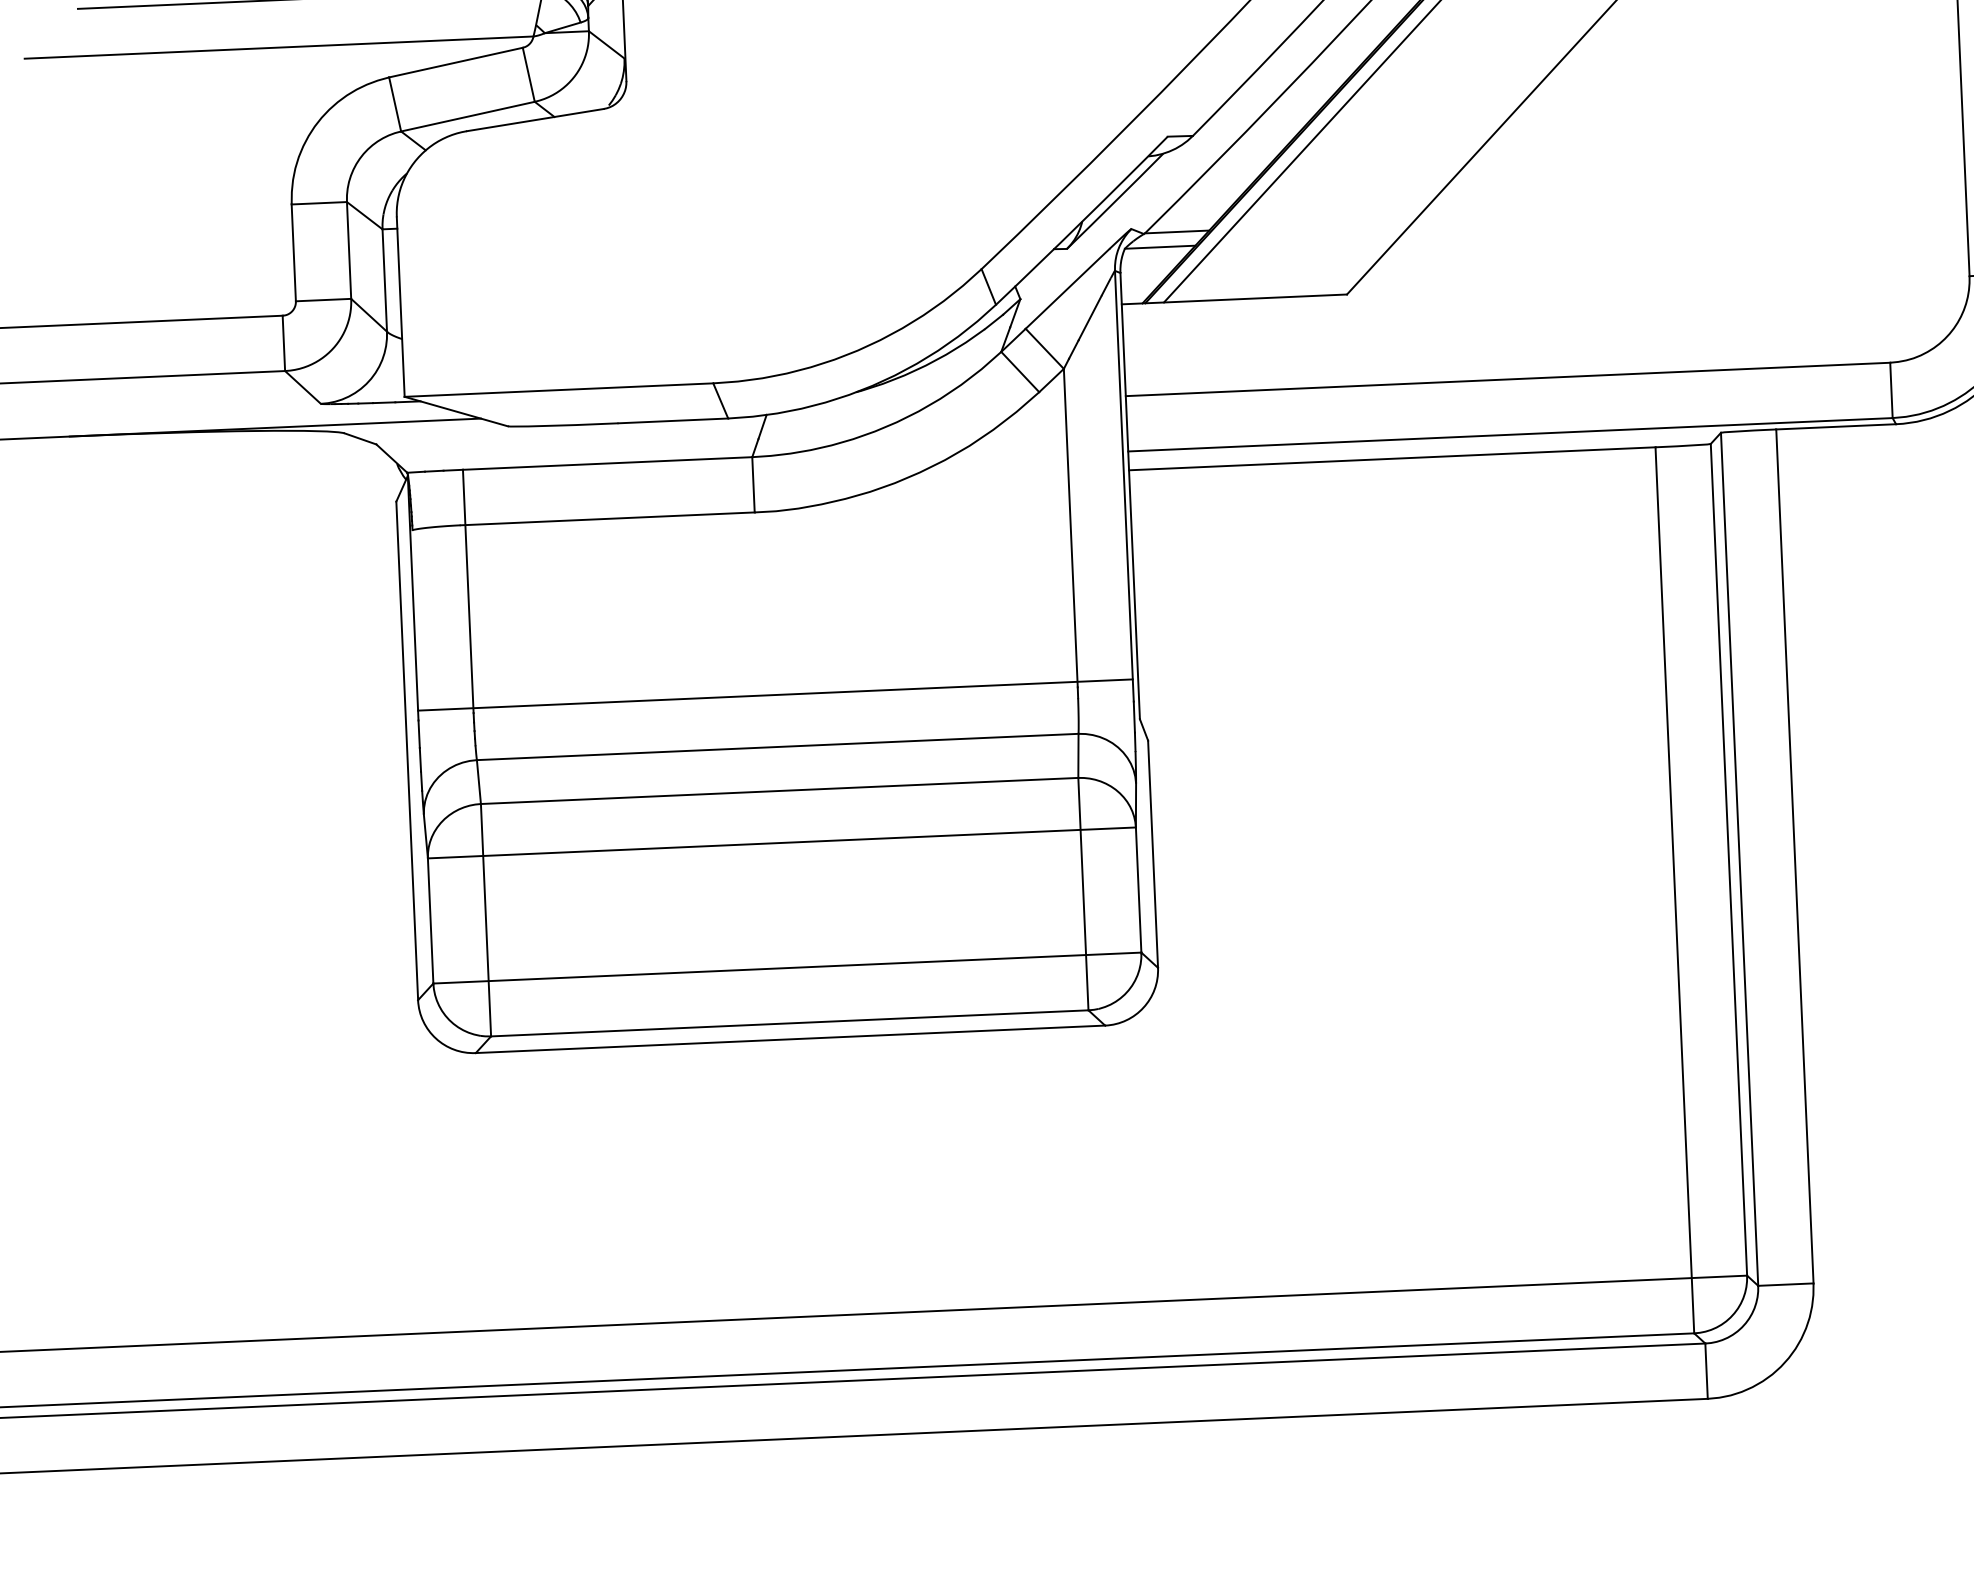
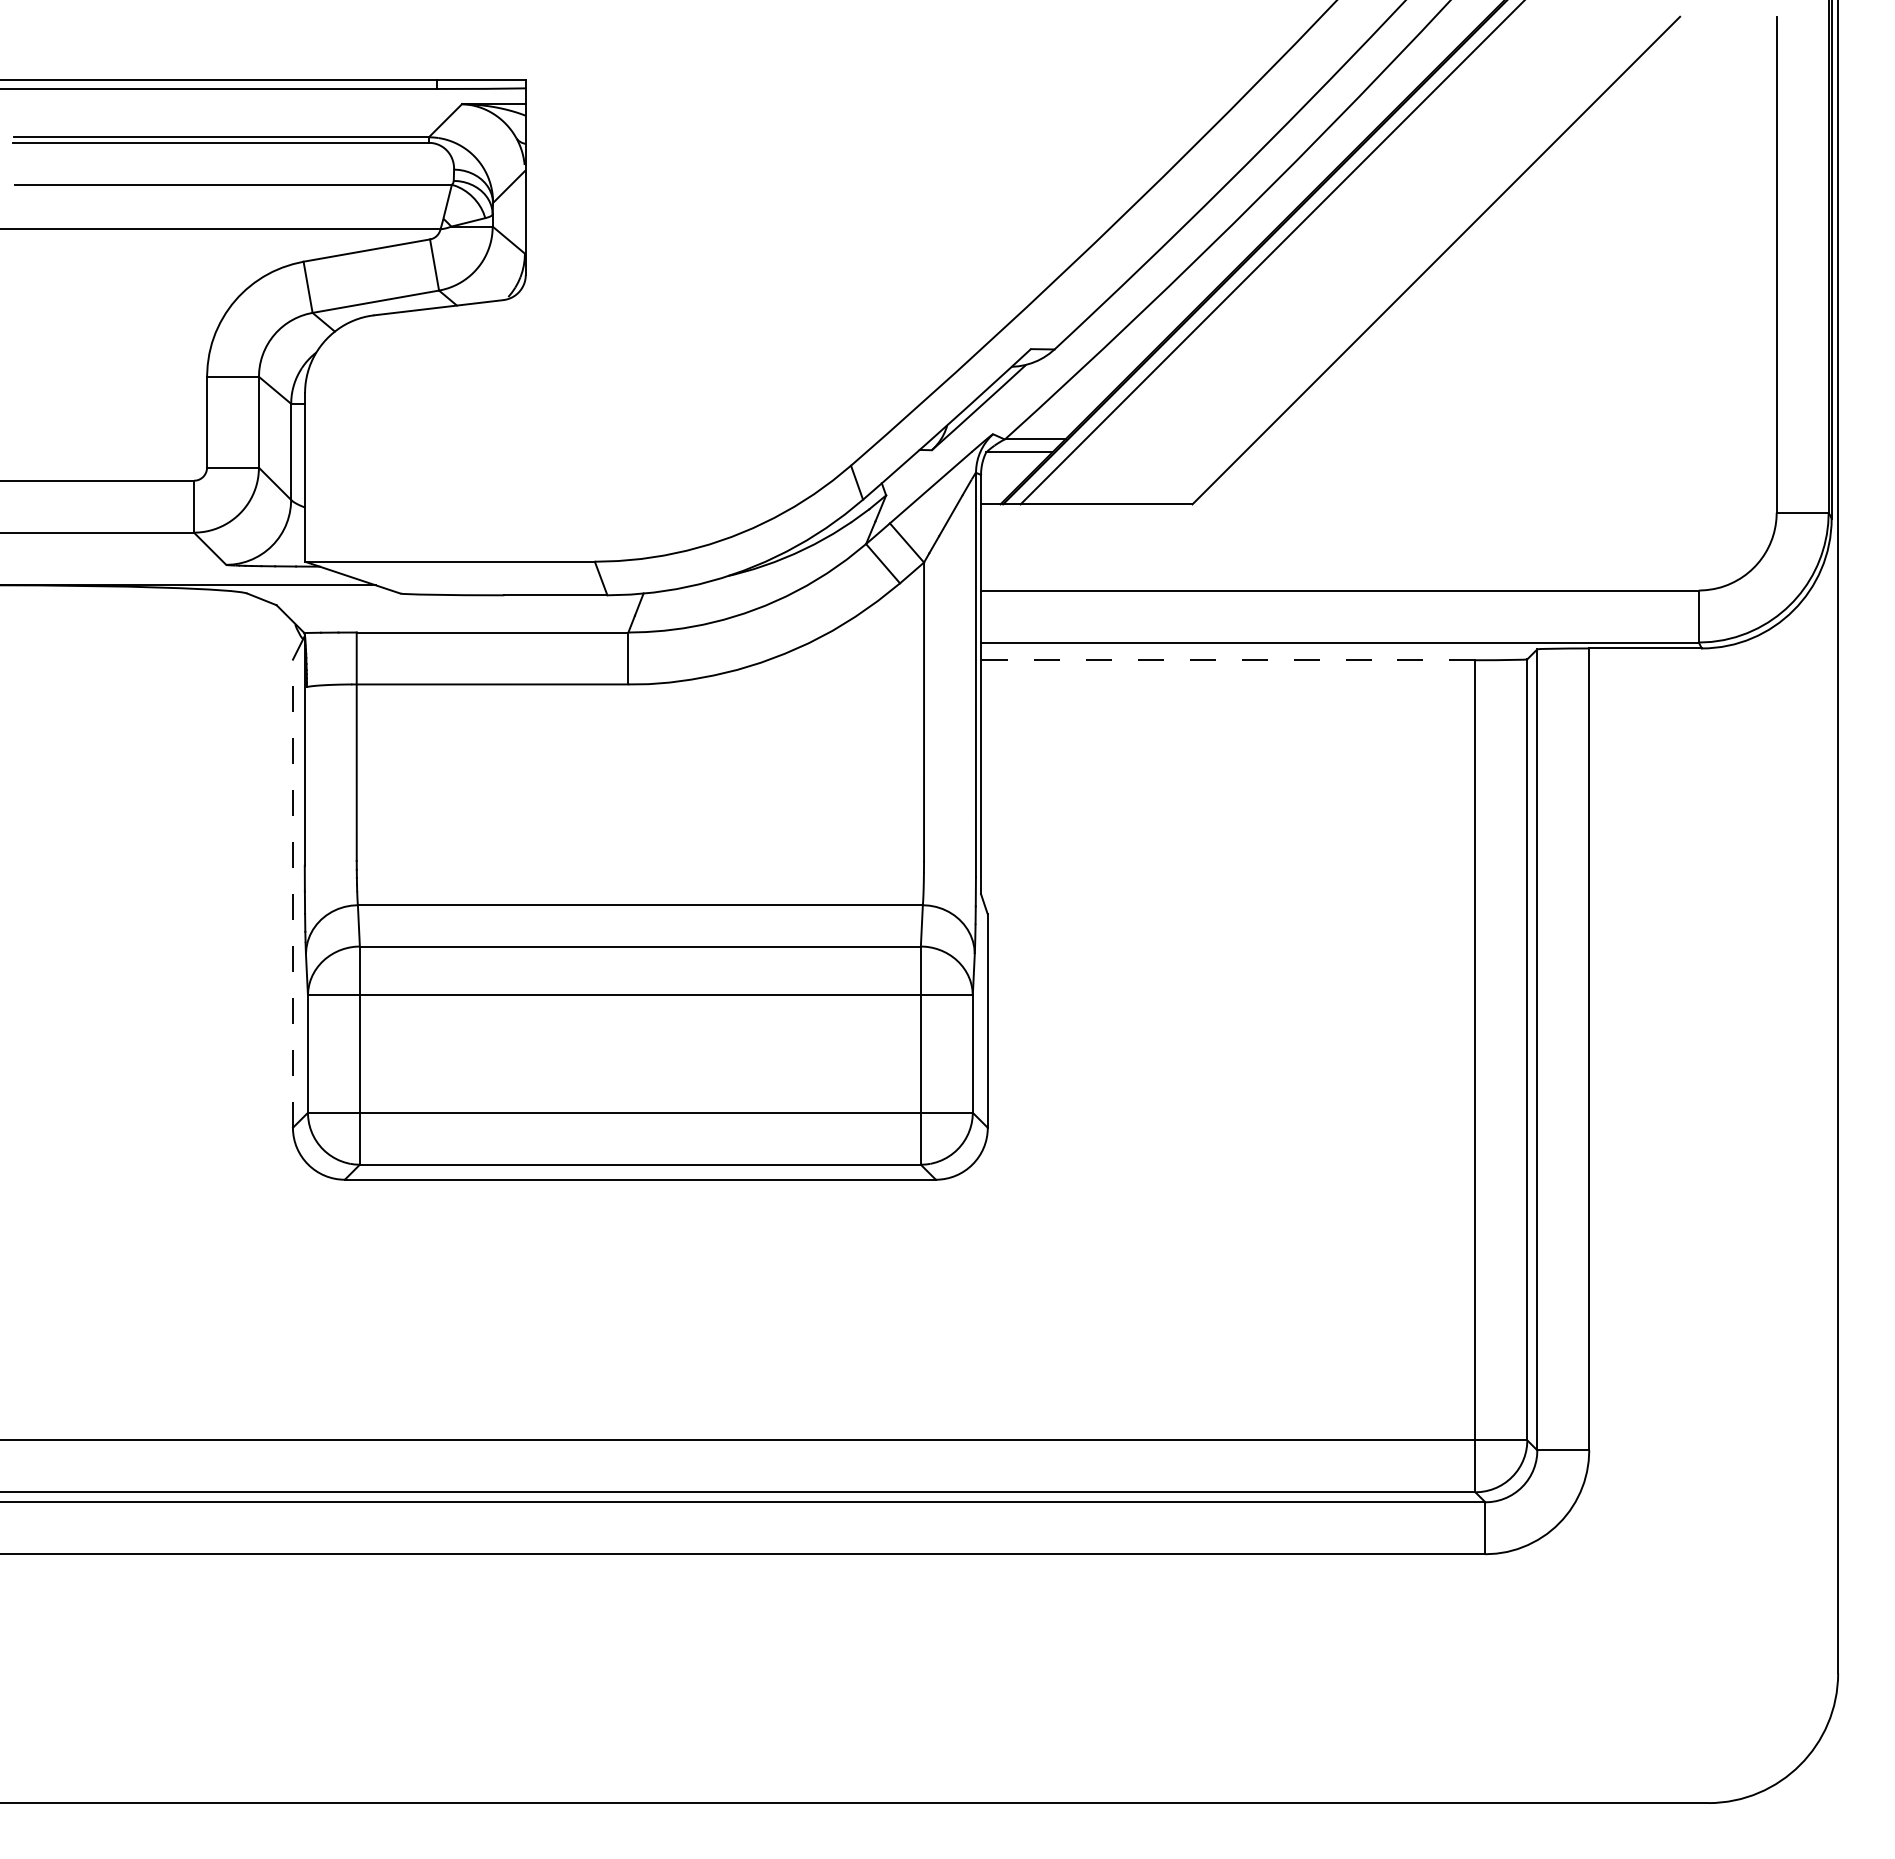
line: (1391, 459) -> (1227, 660), solid -> dashed
line: (774, 695) -> (639, 856), removed
line: (406, 750) -> (292, 893), solid -> dashed

